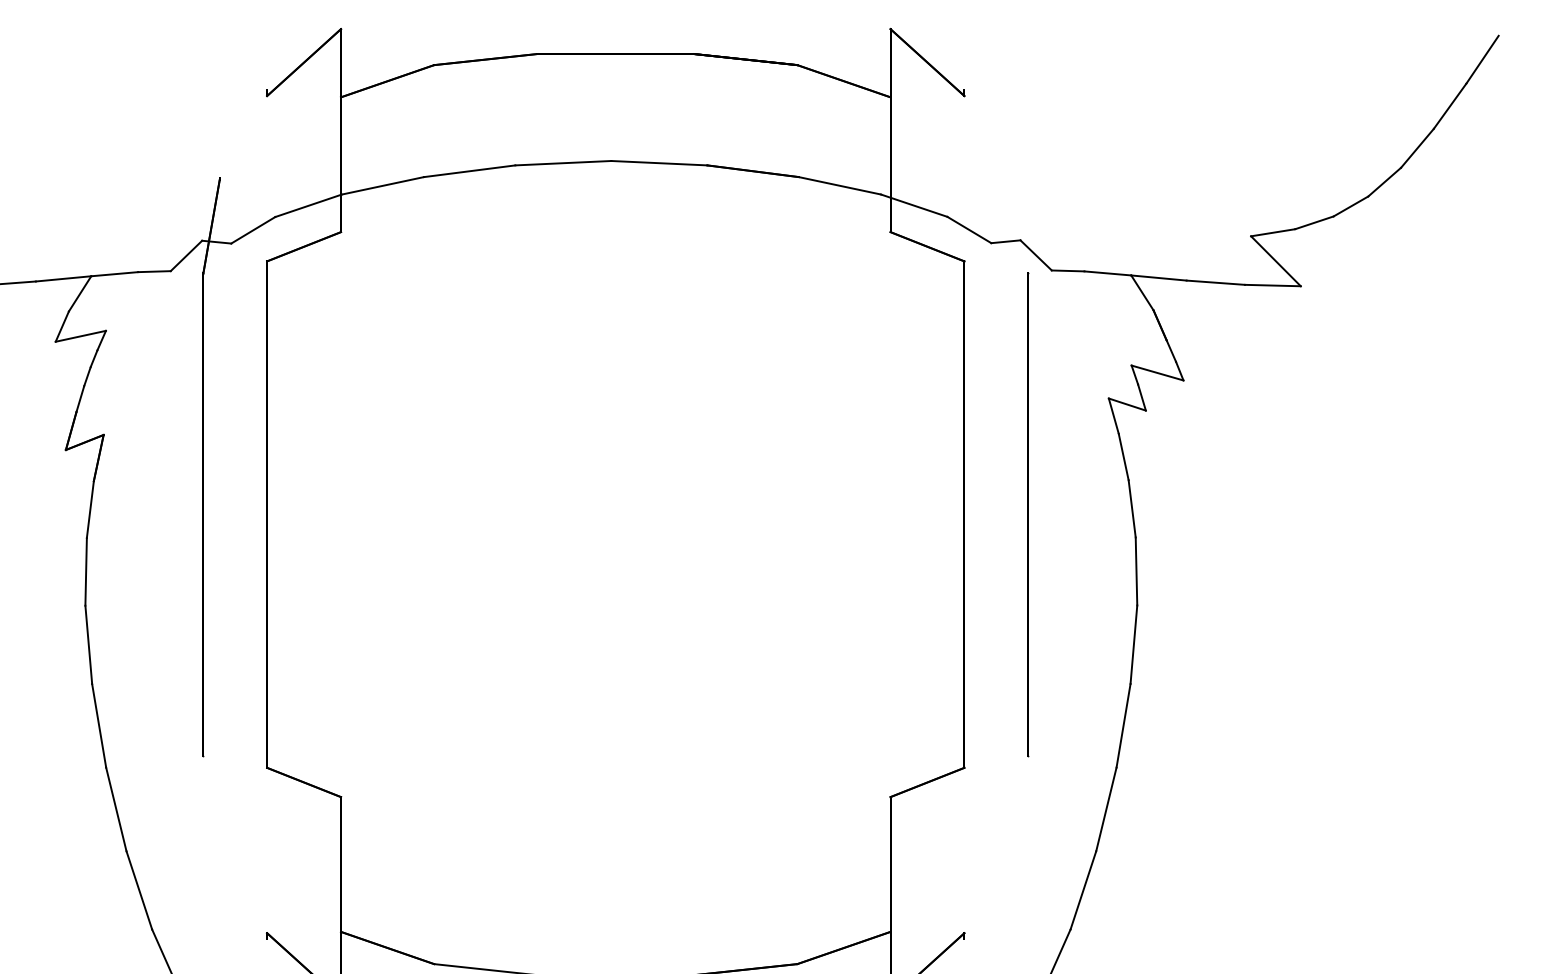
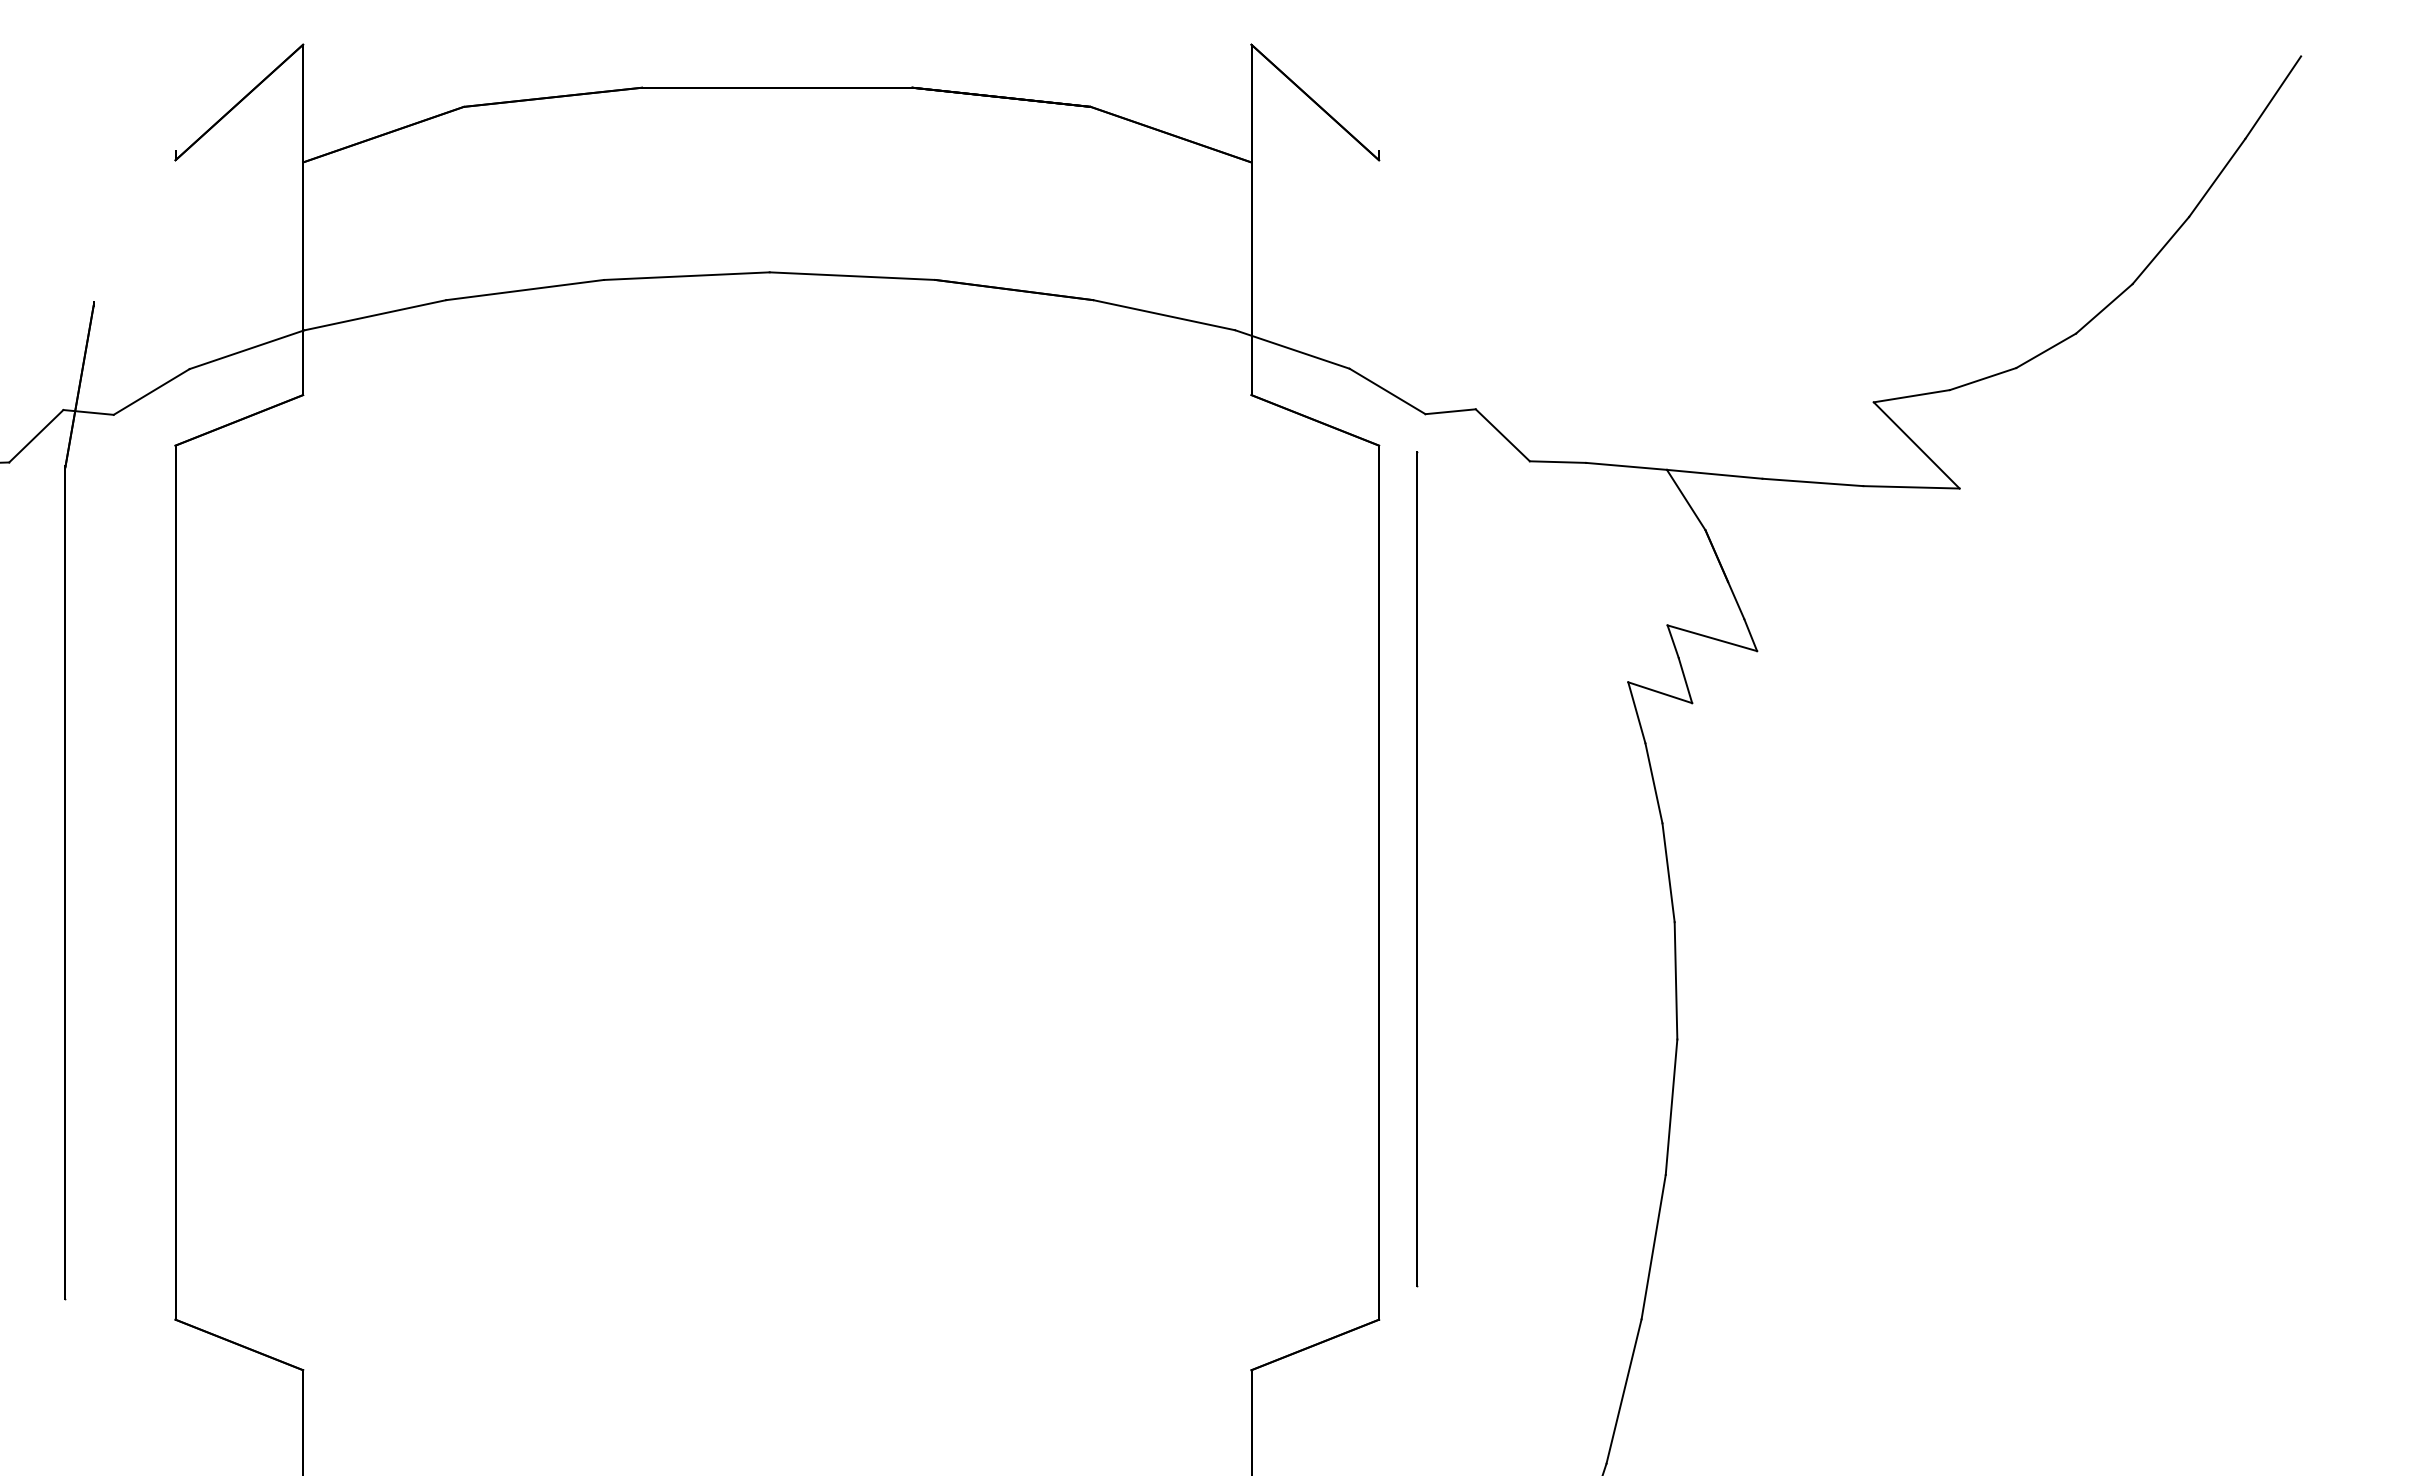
line: (1028, 514) -> (1417, 868), moved

